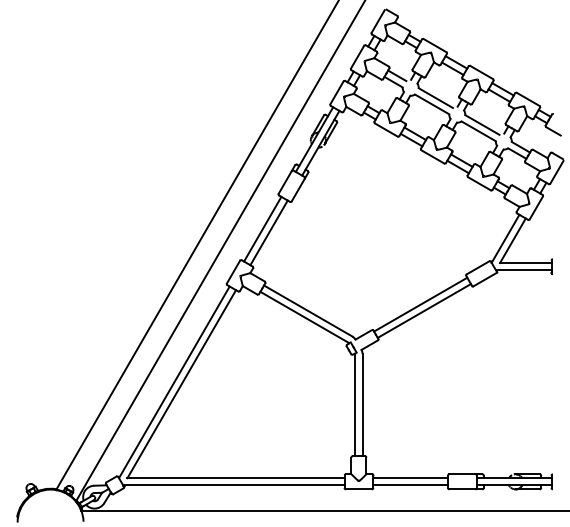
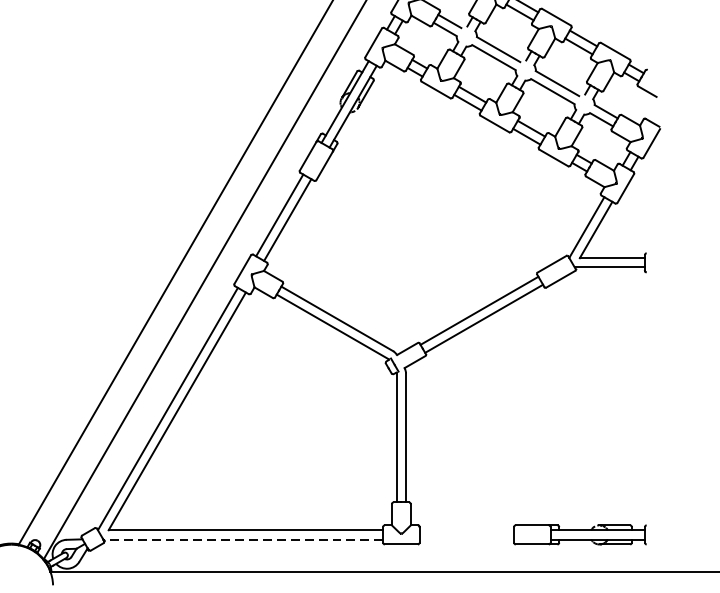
line: (410, 478) -> (466, 530), removed
line: (233, 485) -> (242, 539), solid -> dashed
line: (410, 485) -> (466, 539), removed

